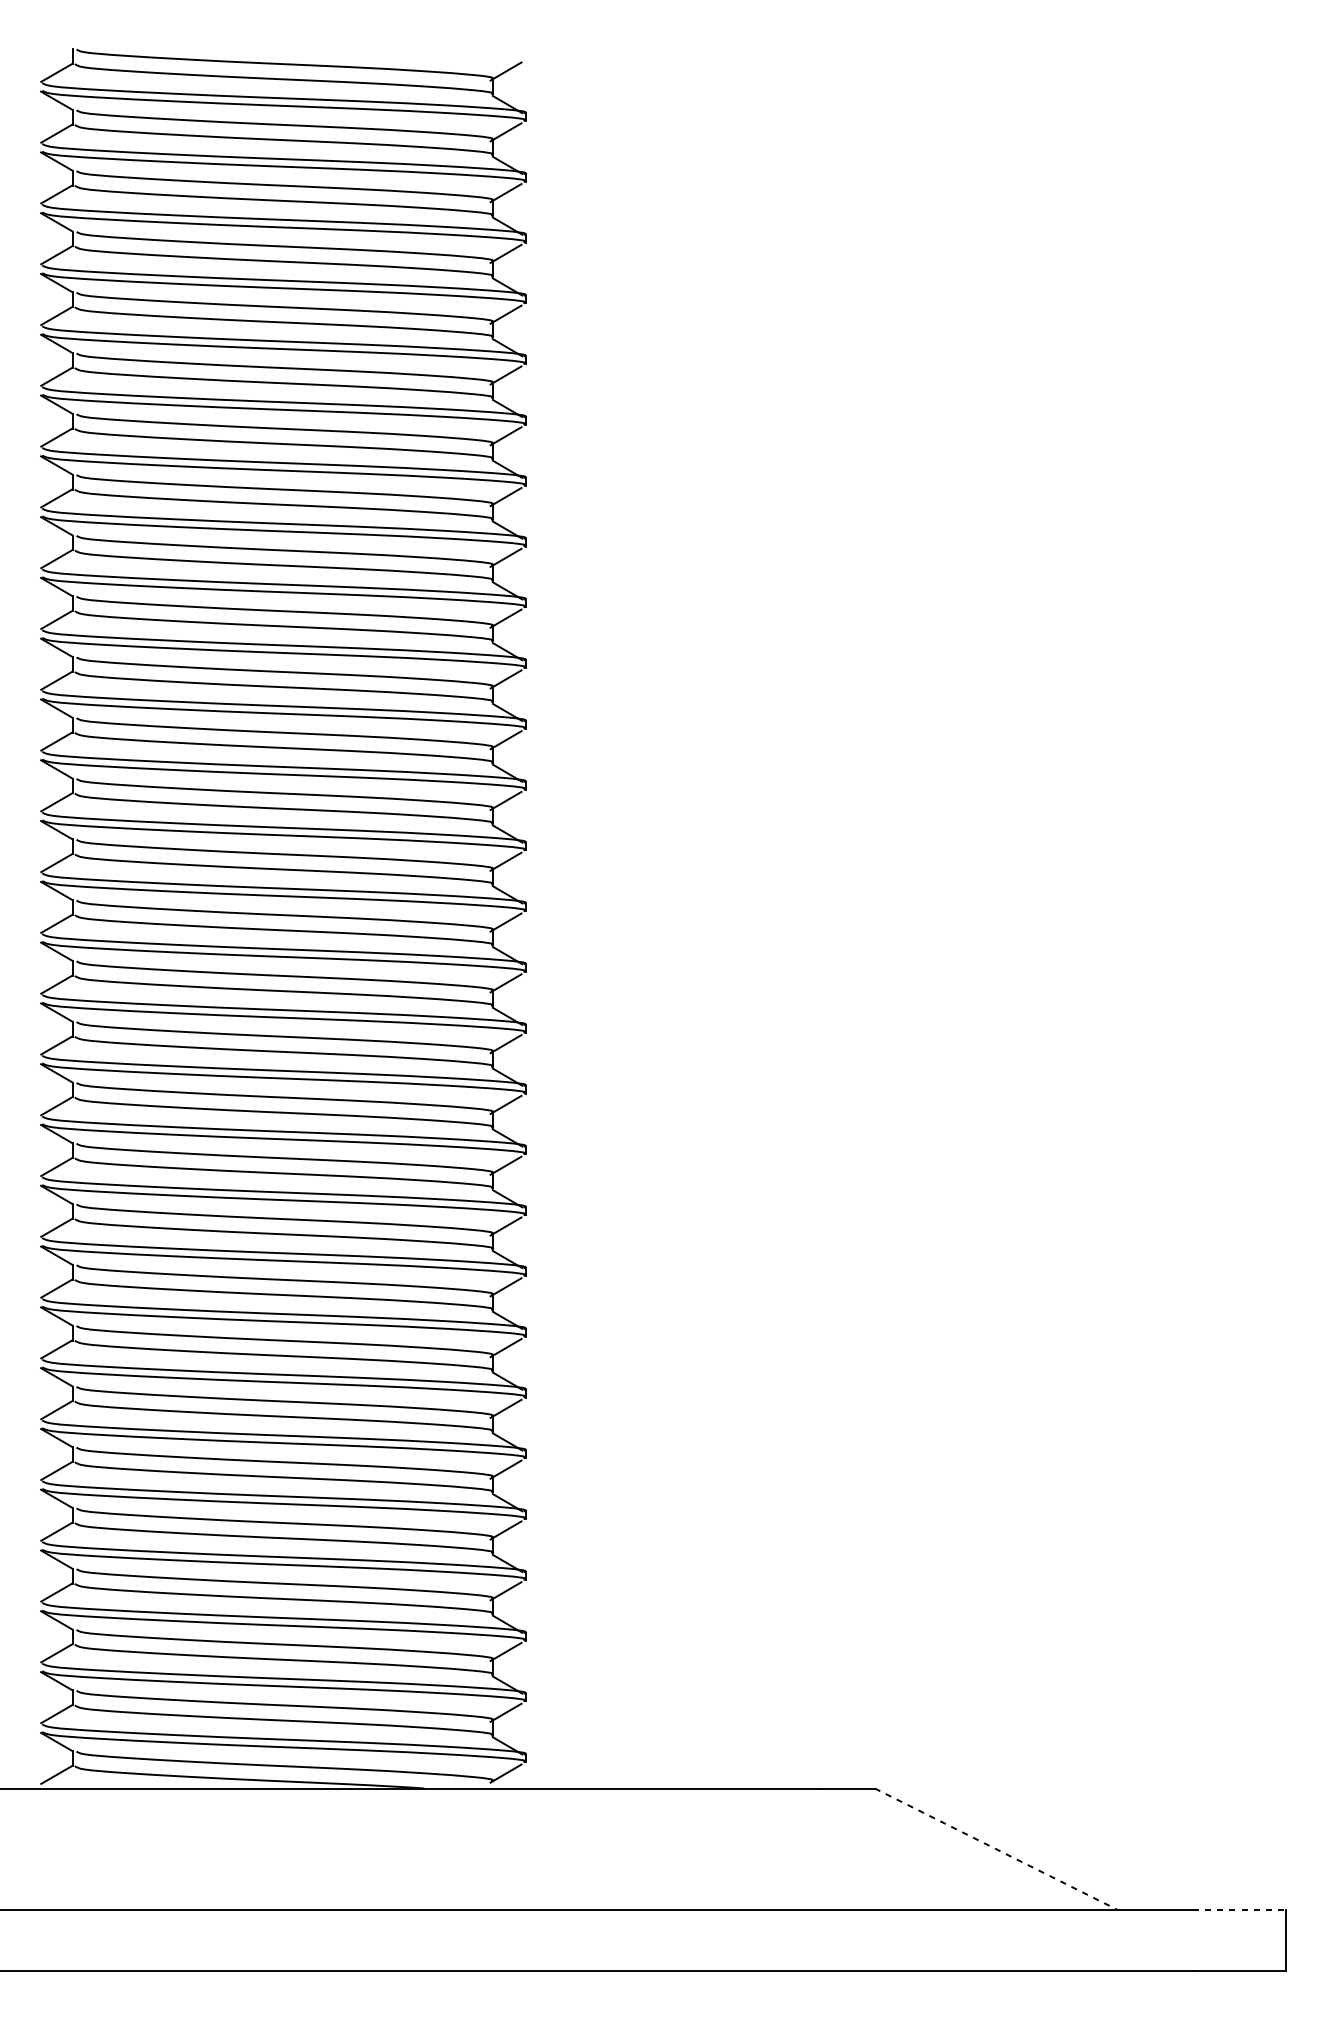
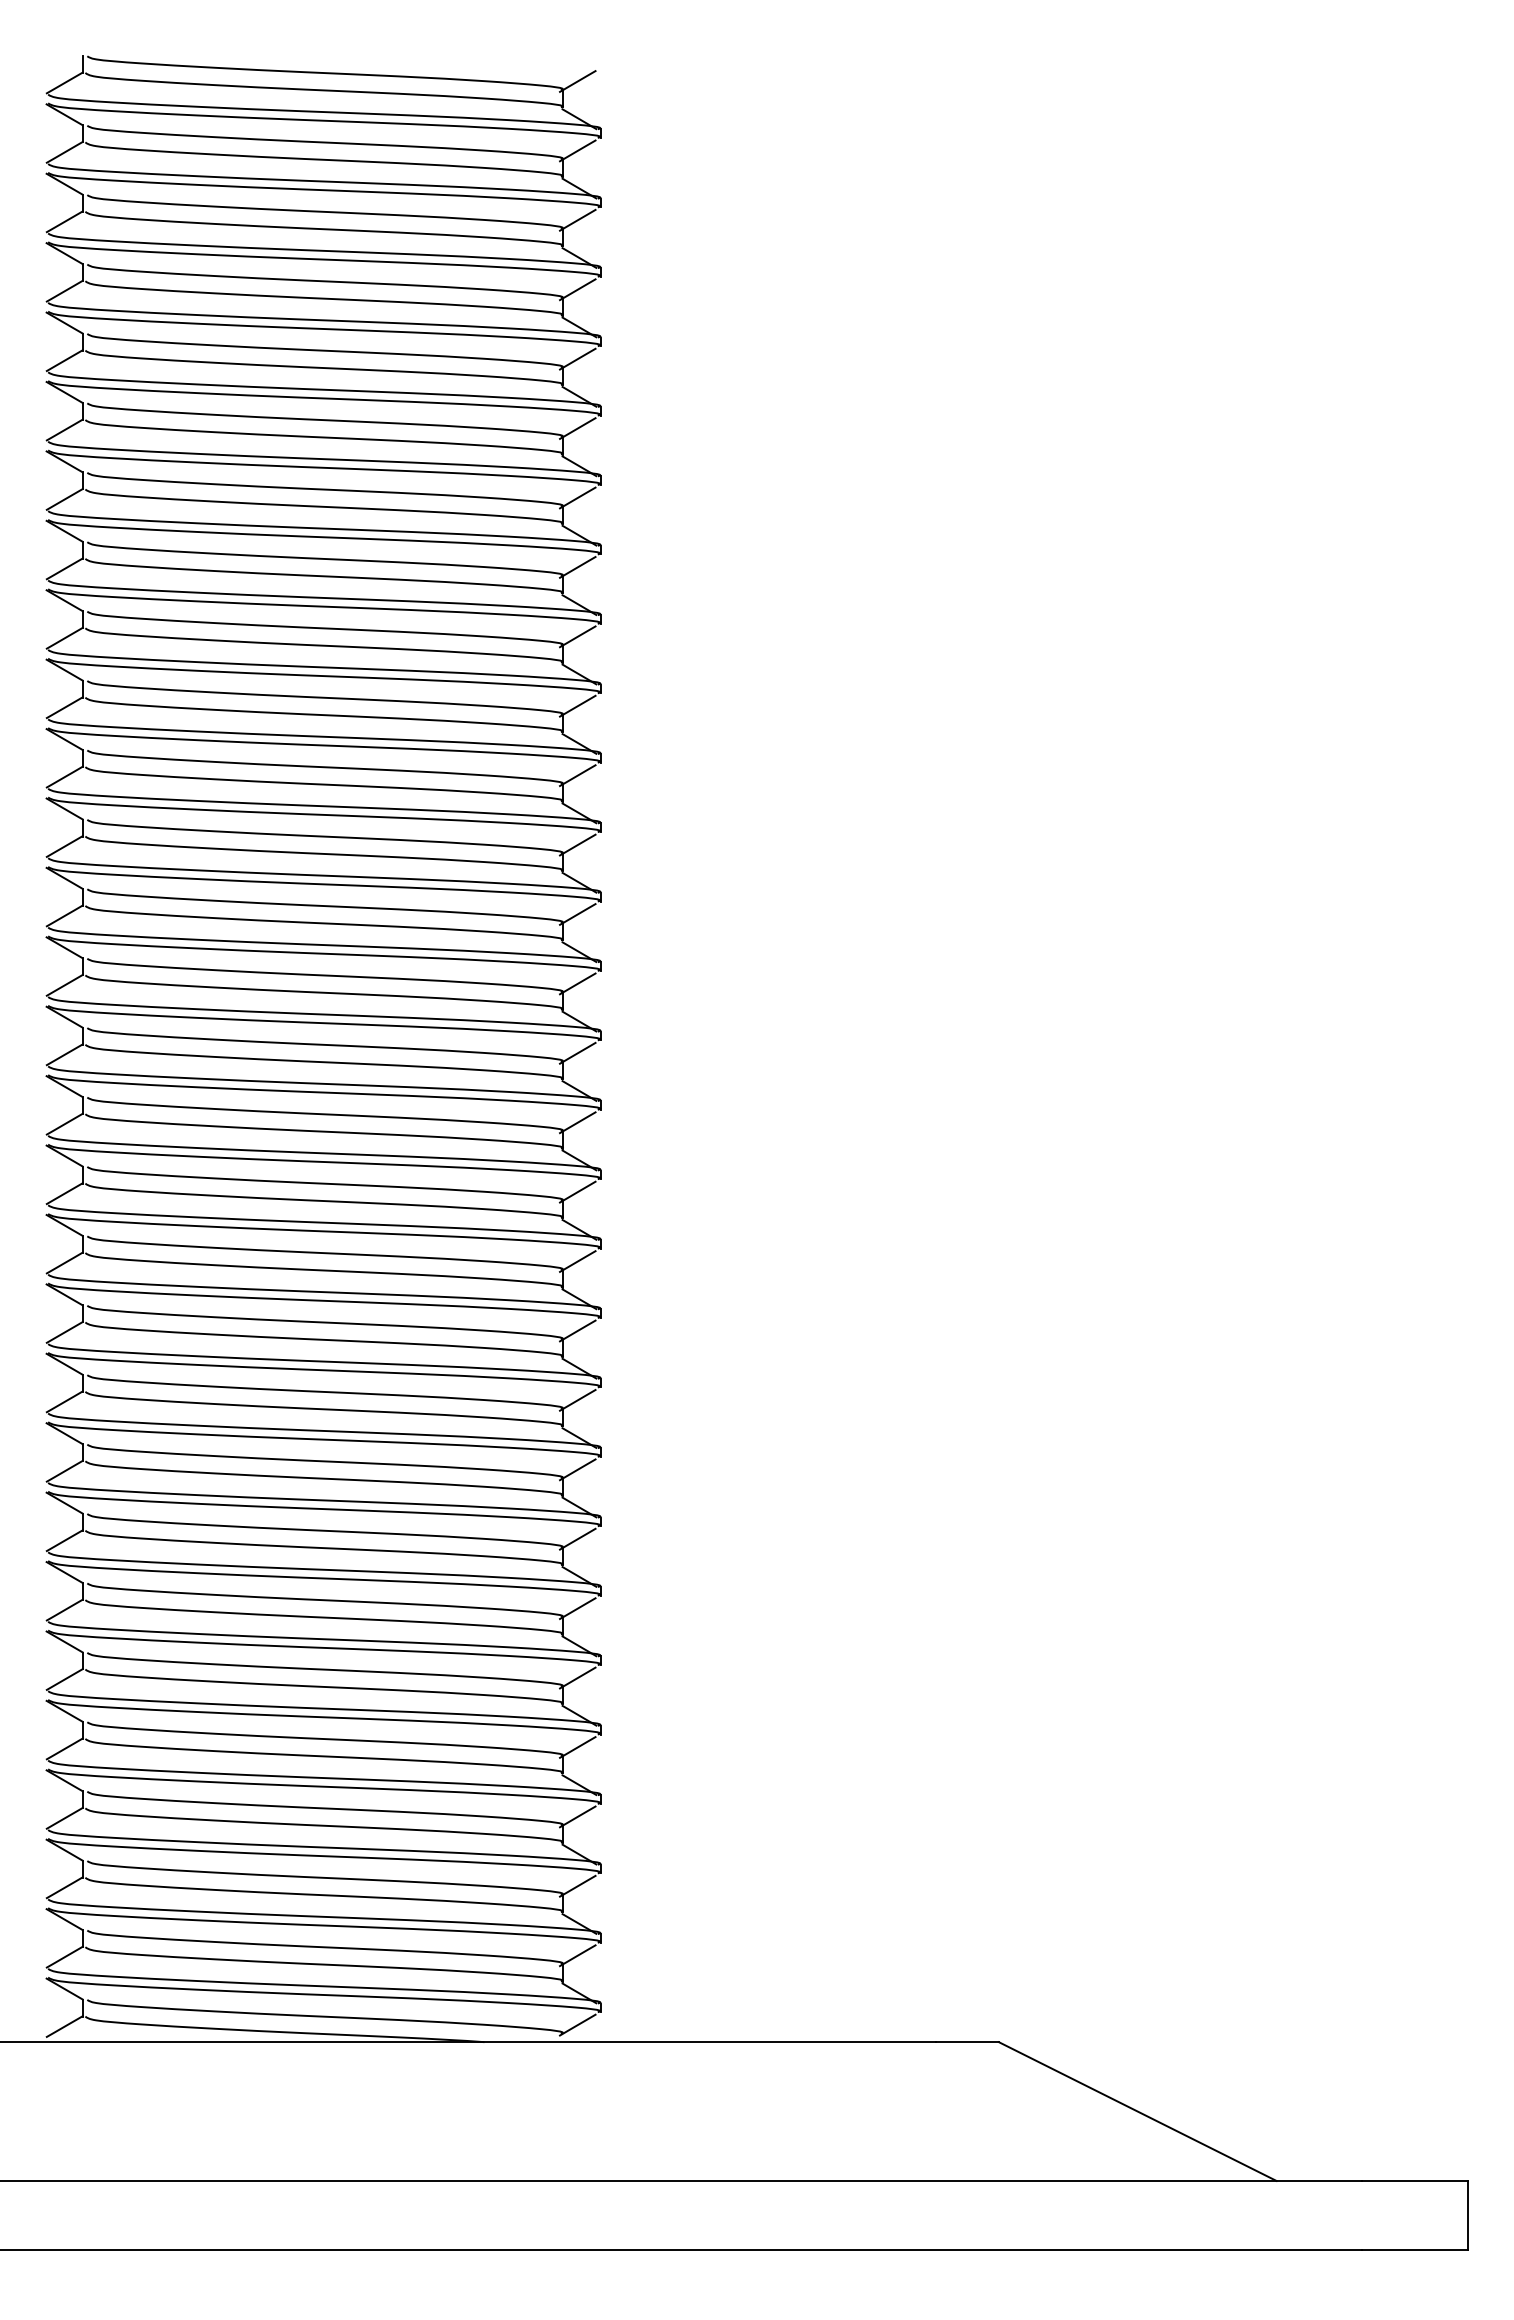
line: (997, 1849) -> (1138, 2111), dashed -> solid
line: (1239, 1909) -> (1415, 2180), dashed -> solid

